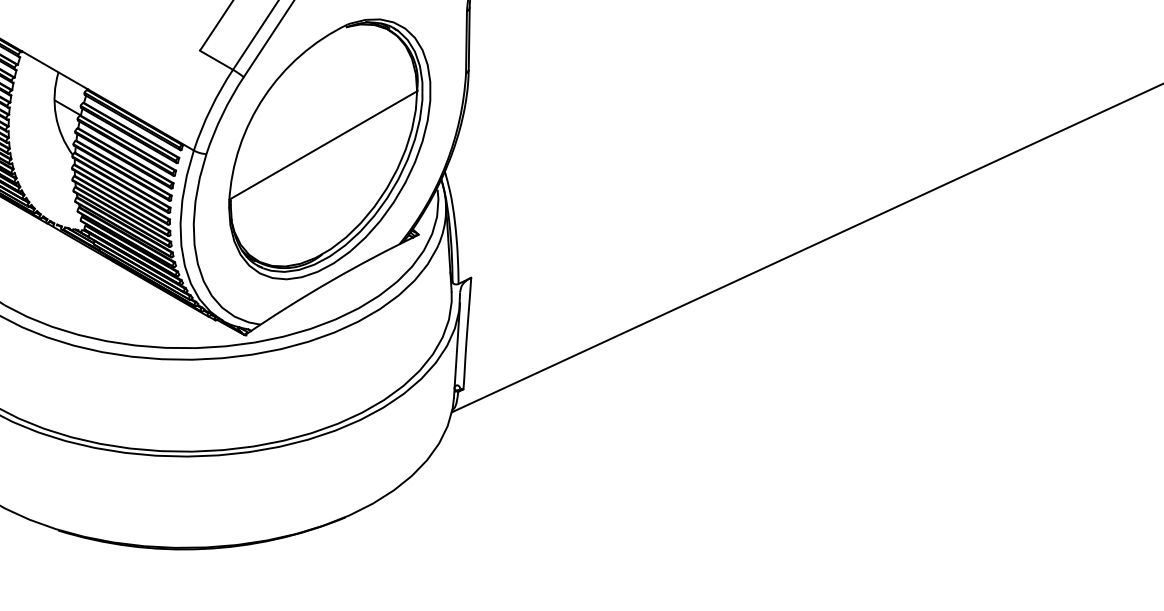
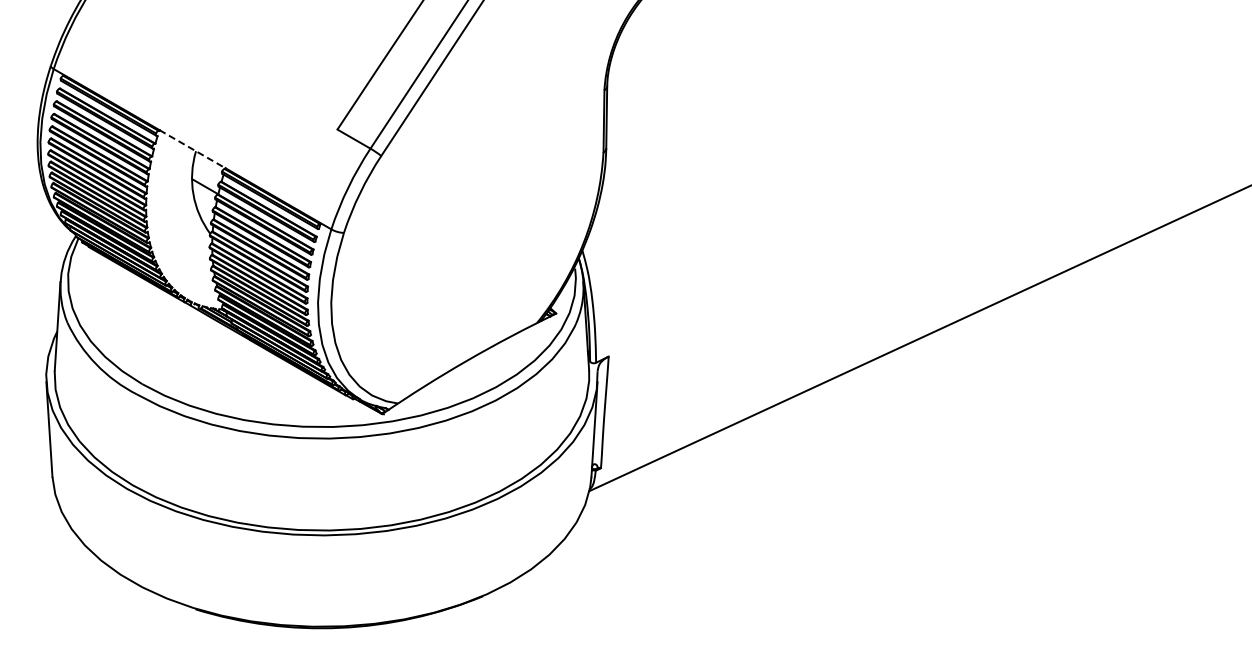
line: (55, 70) -> (192, 149), solid -> dashed
part: (329, 149) -> (466, 228), removed

